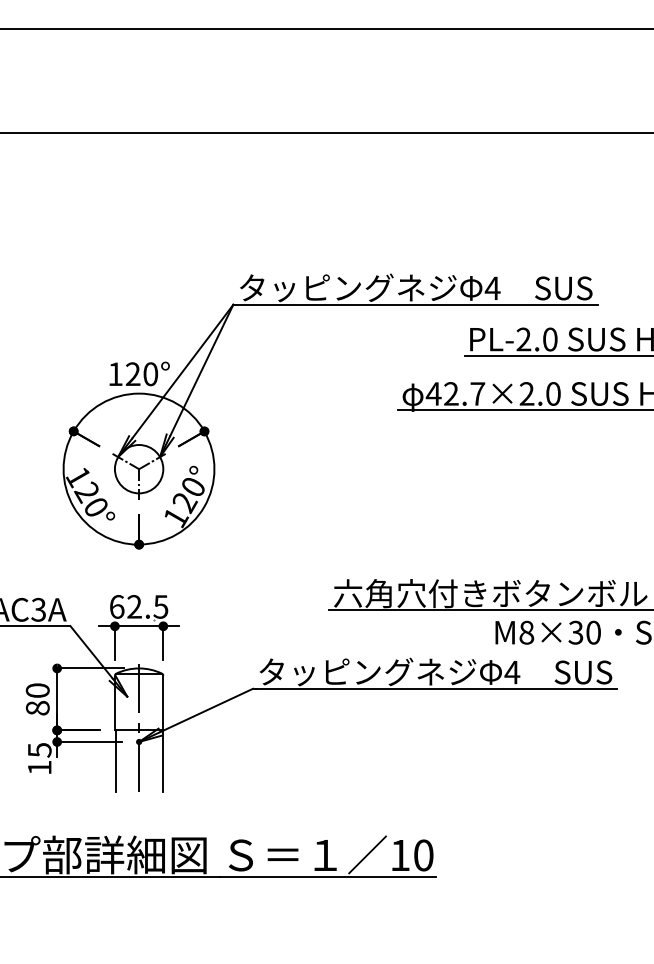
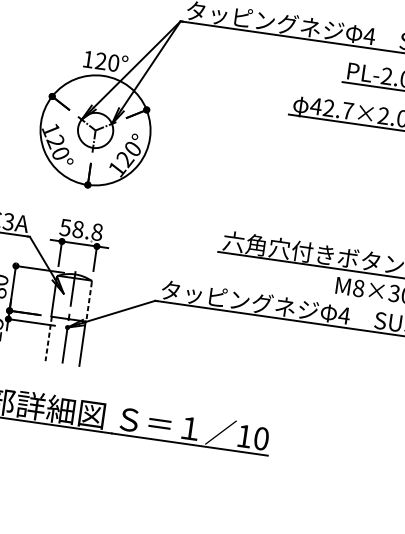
text: (138, 606) -> (81, 229), 62.5 -> 58.8
line: (163, 702) -> (89, 301), solid -> dashed
line: (115, 761) -> (48, 339), solid -> dashed

